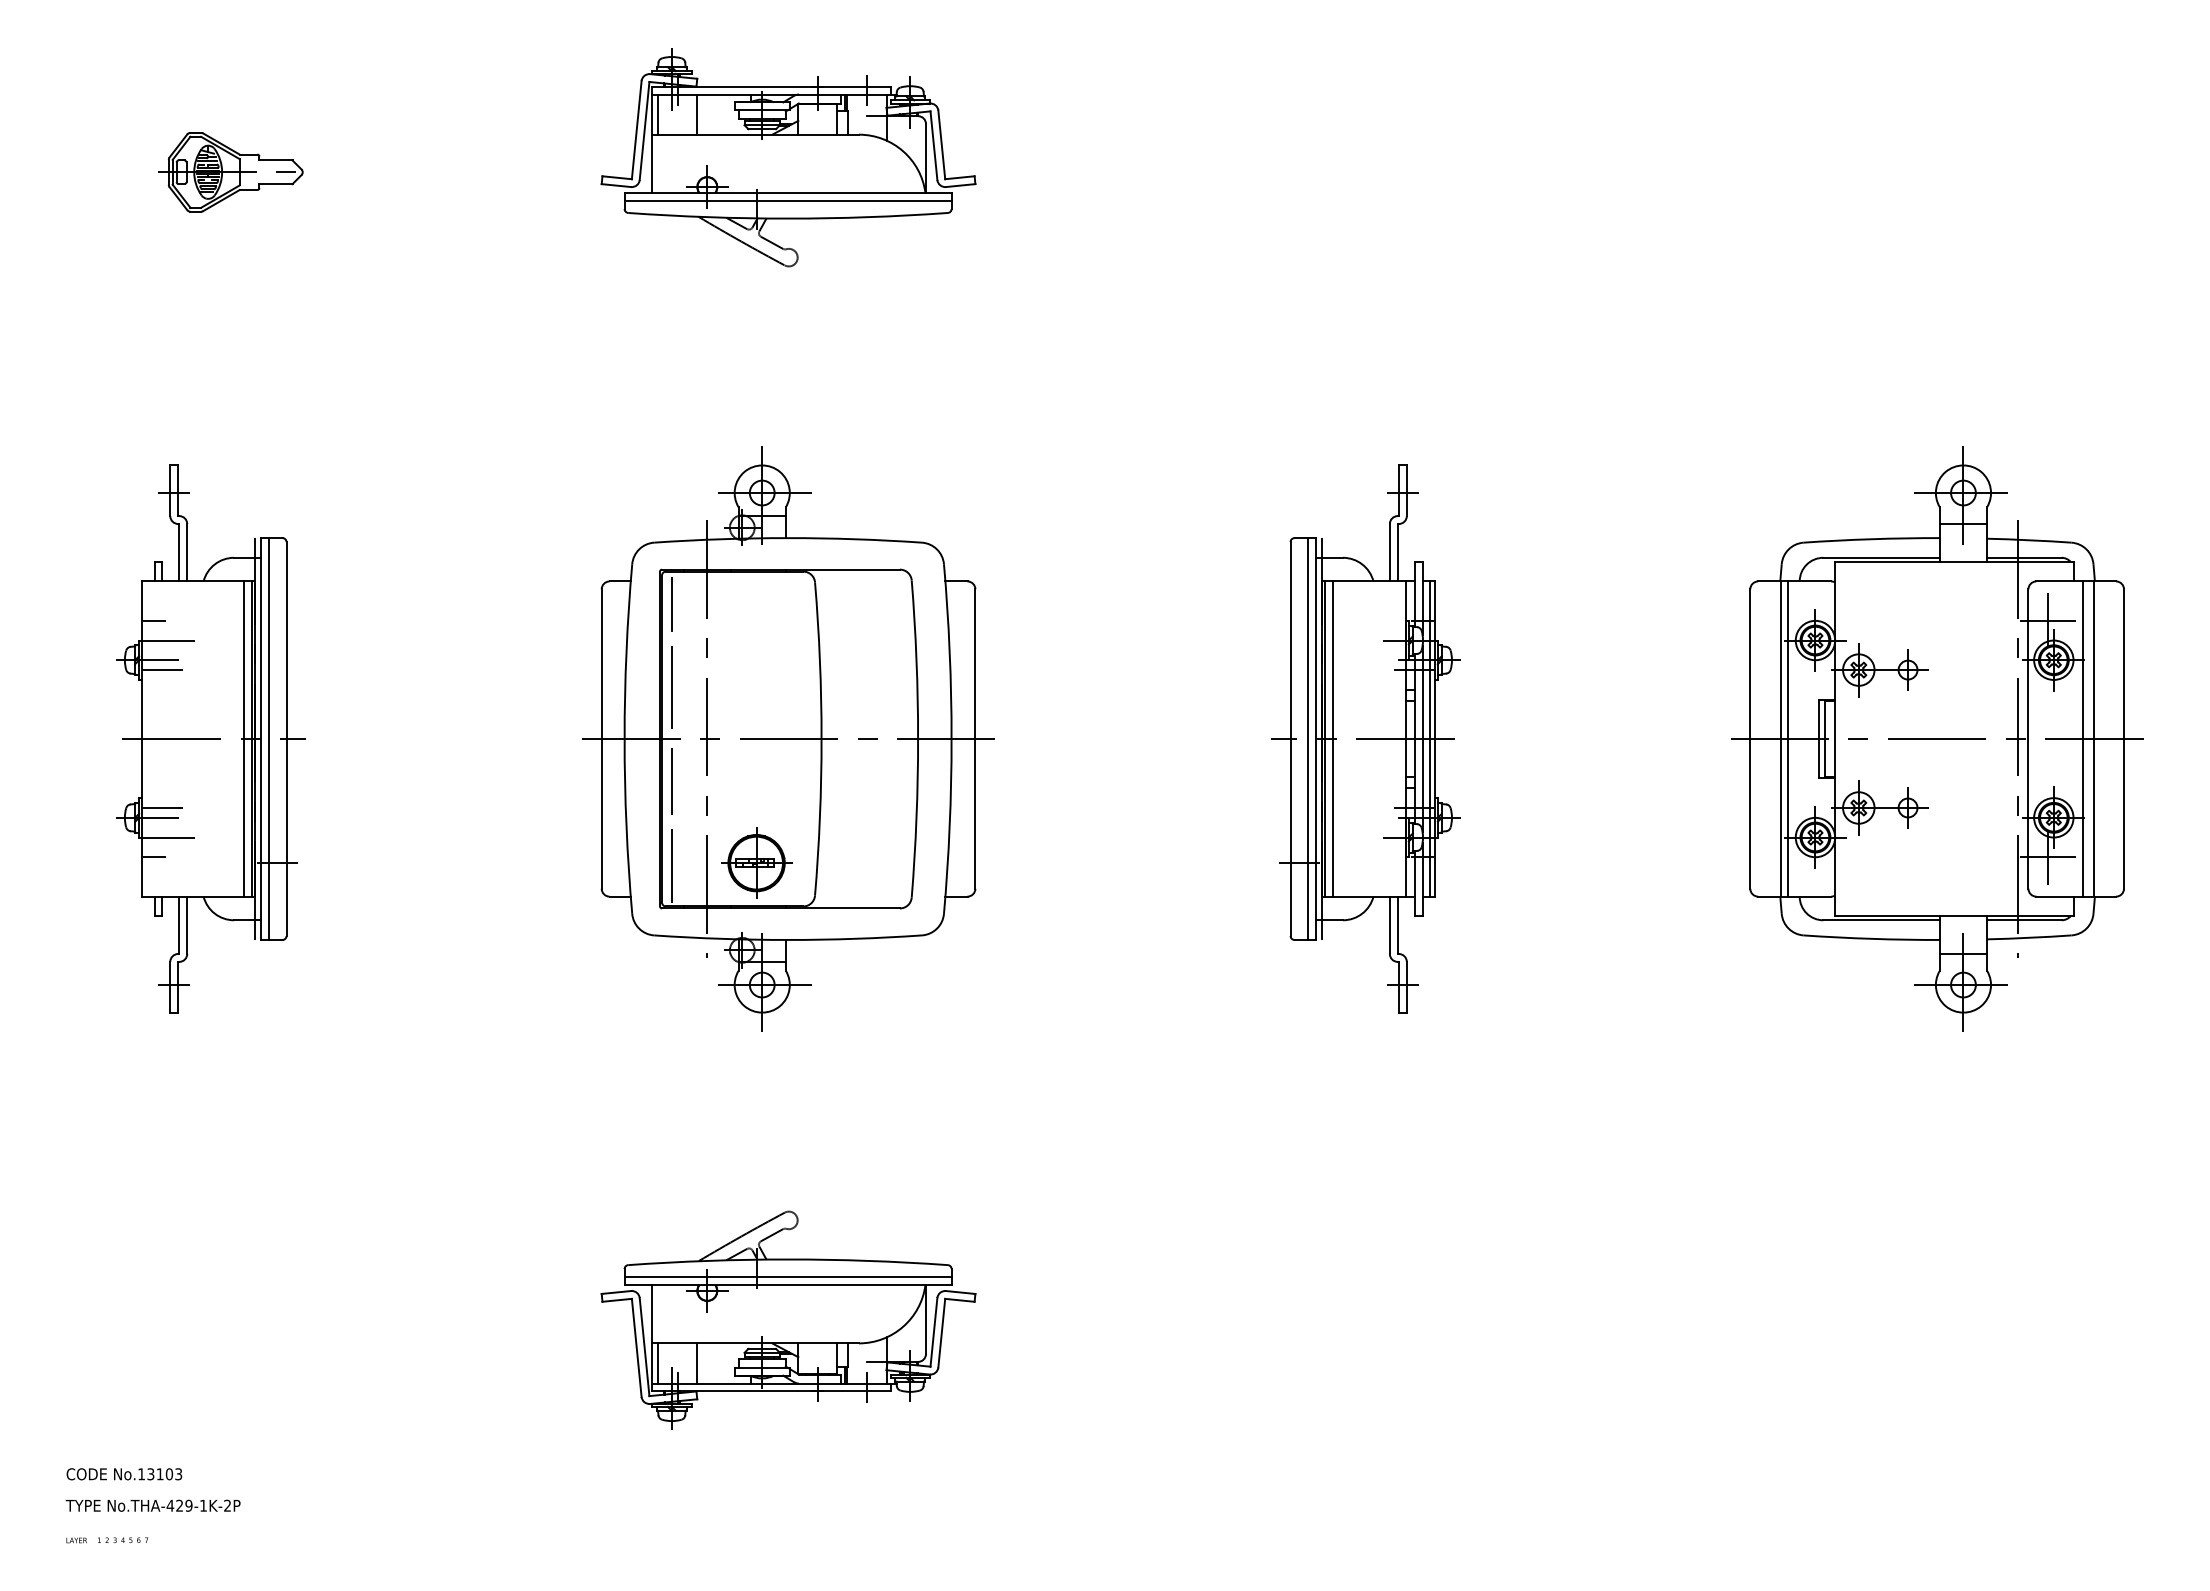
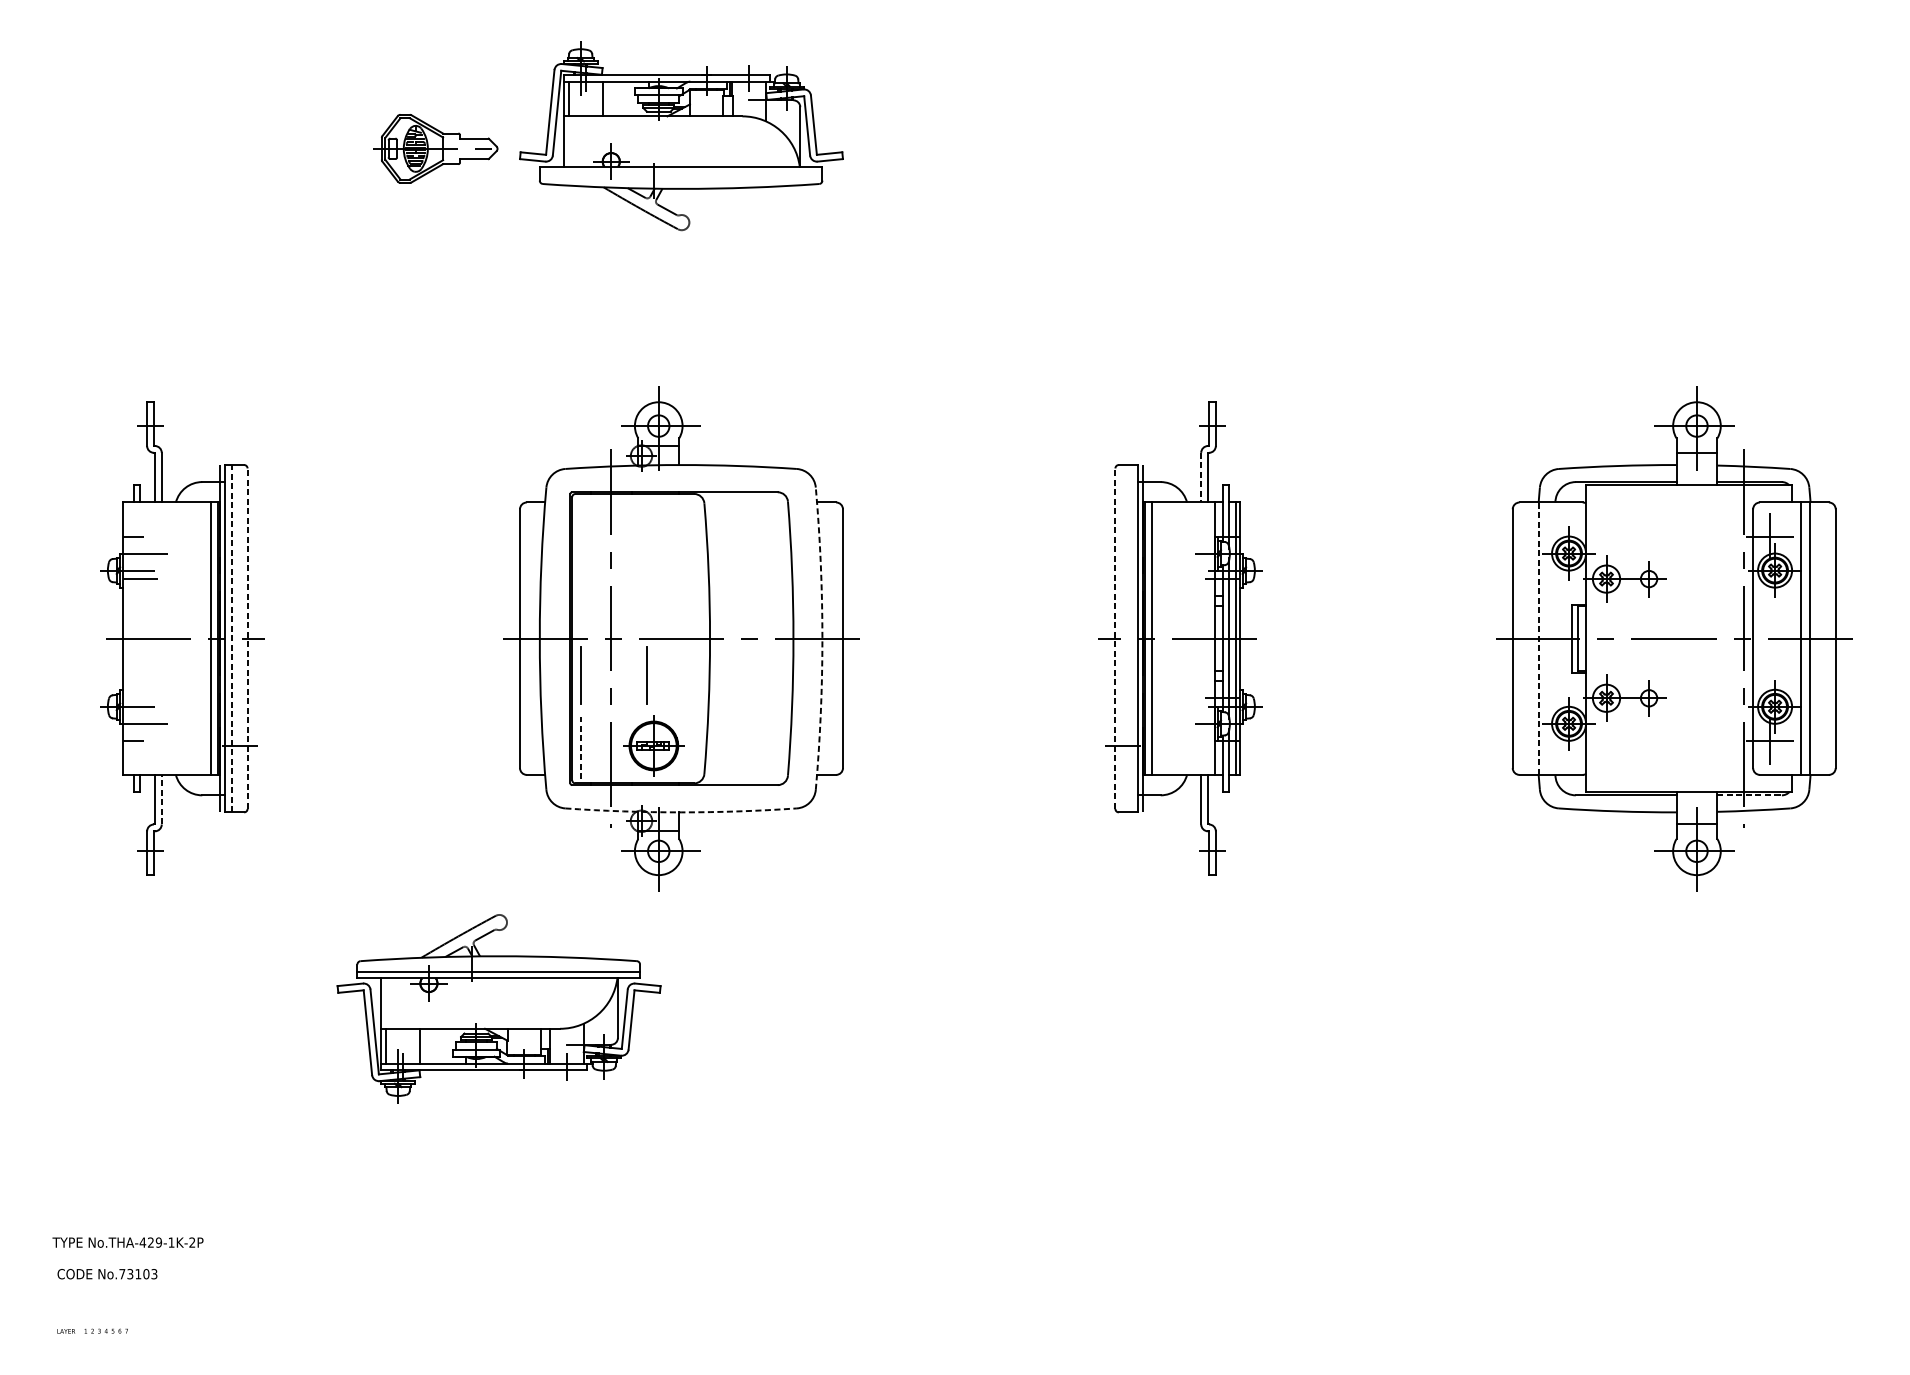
part: (230, 172) -> (435, 149), moved
line: (787, 200) -> (680, 173), removed
line: (1389, 552) -> (1200, 477), solid -> dashed
line: (672, 603) -> (581, 521), removed
line: (672, 687) -> (581, 594), removed
line: (1308, 738) -> (1130, 638), removed
line: (1788, 738) -> (1545, 638), removed
line: (268, 739) -> (232, 639), solid -> dashed
line: (286, 739) -> (247, 639), solid -> dashed
arc: (951, 739) -> (822, 639), solid -> dashed
line: (1290, 739) -> (1115, 639), solid -> dashed
line: (1780, 739) -> (1538, 639), solid -> dashed
line: (748, 781) -> (646, 675), added
line: (162, 807) -> (140, 697), removed
line: (672, 865) -> (581, 748), solid -> dashed
line: (2024, 920) -> (1749, 795), solid -> dashed
line: (187, 925) -> (162, 799), solid -> dashed
arc: (788, 939) -> (681, 811), solid -> dashed
part: (788, 1319) -> (499, 1008), moved
text: (141, 1474) -> (122, 1274), No.13103 -> No.73103
text: (152, 1505) -> (127, 1242), moved

